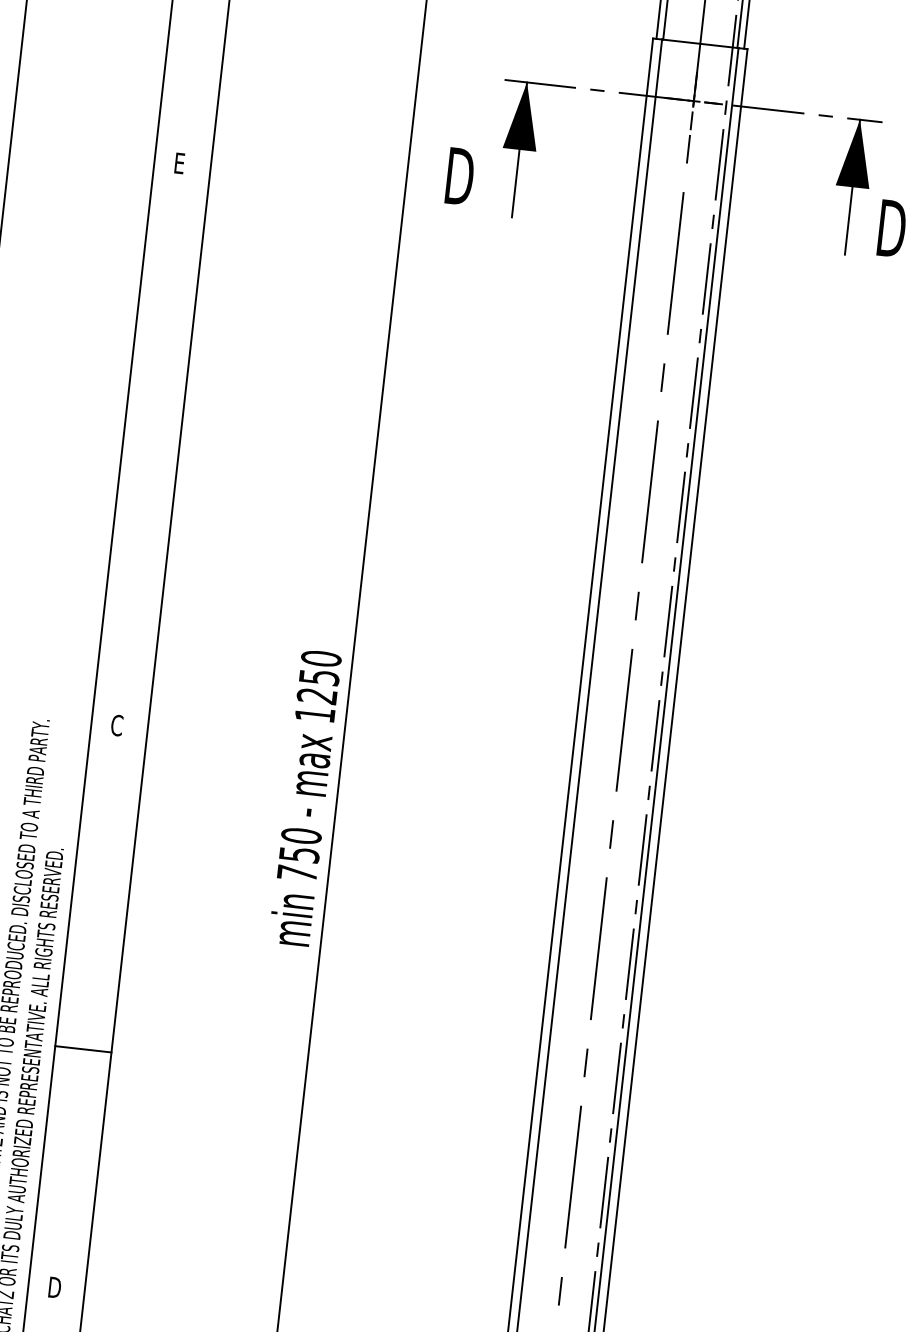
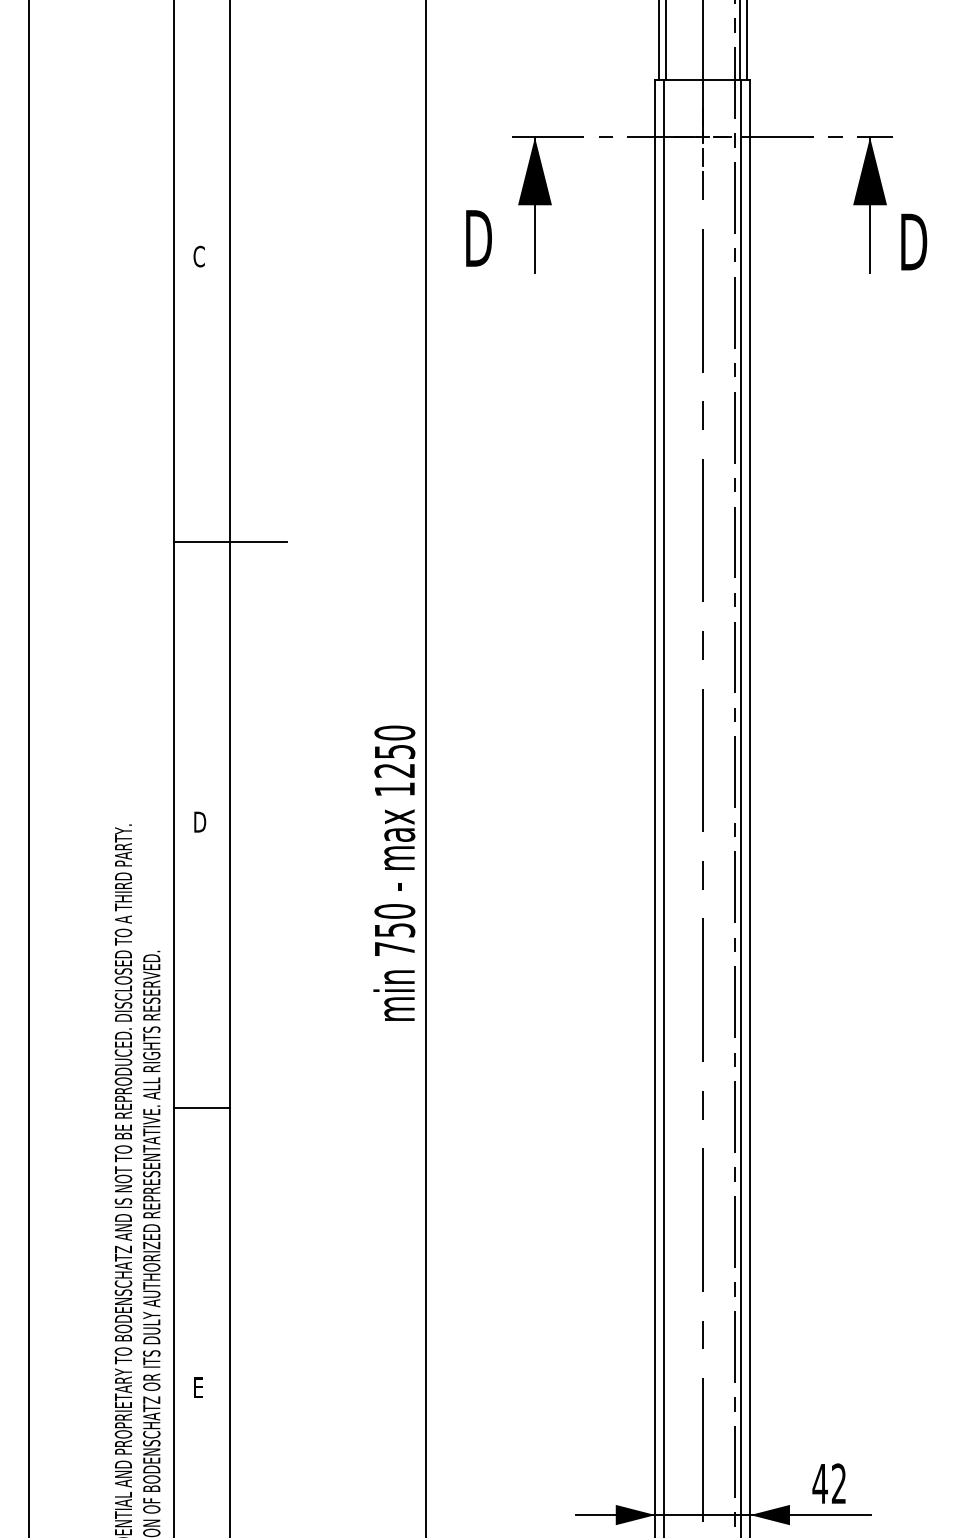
text: (179, 163) -> (198, 256), E -> C
line: (178, 450) -> (229, 542), added
text: (117, 724) -> (199, 821), C -> D
line: (83, 1049) -> (201, 1107), moved
text: (55, 1287) -> (200, 1387), D -> E

